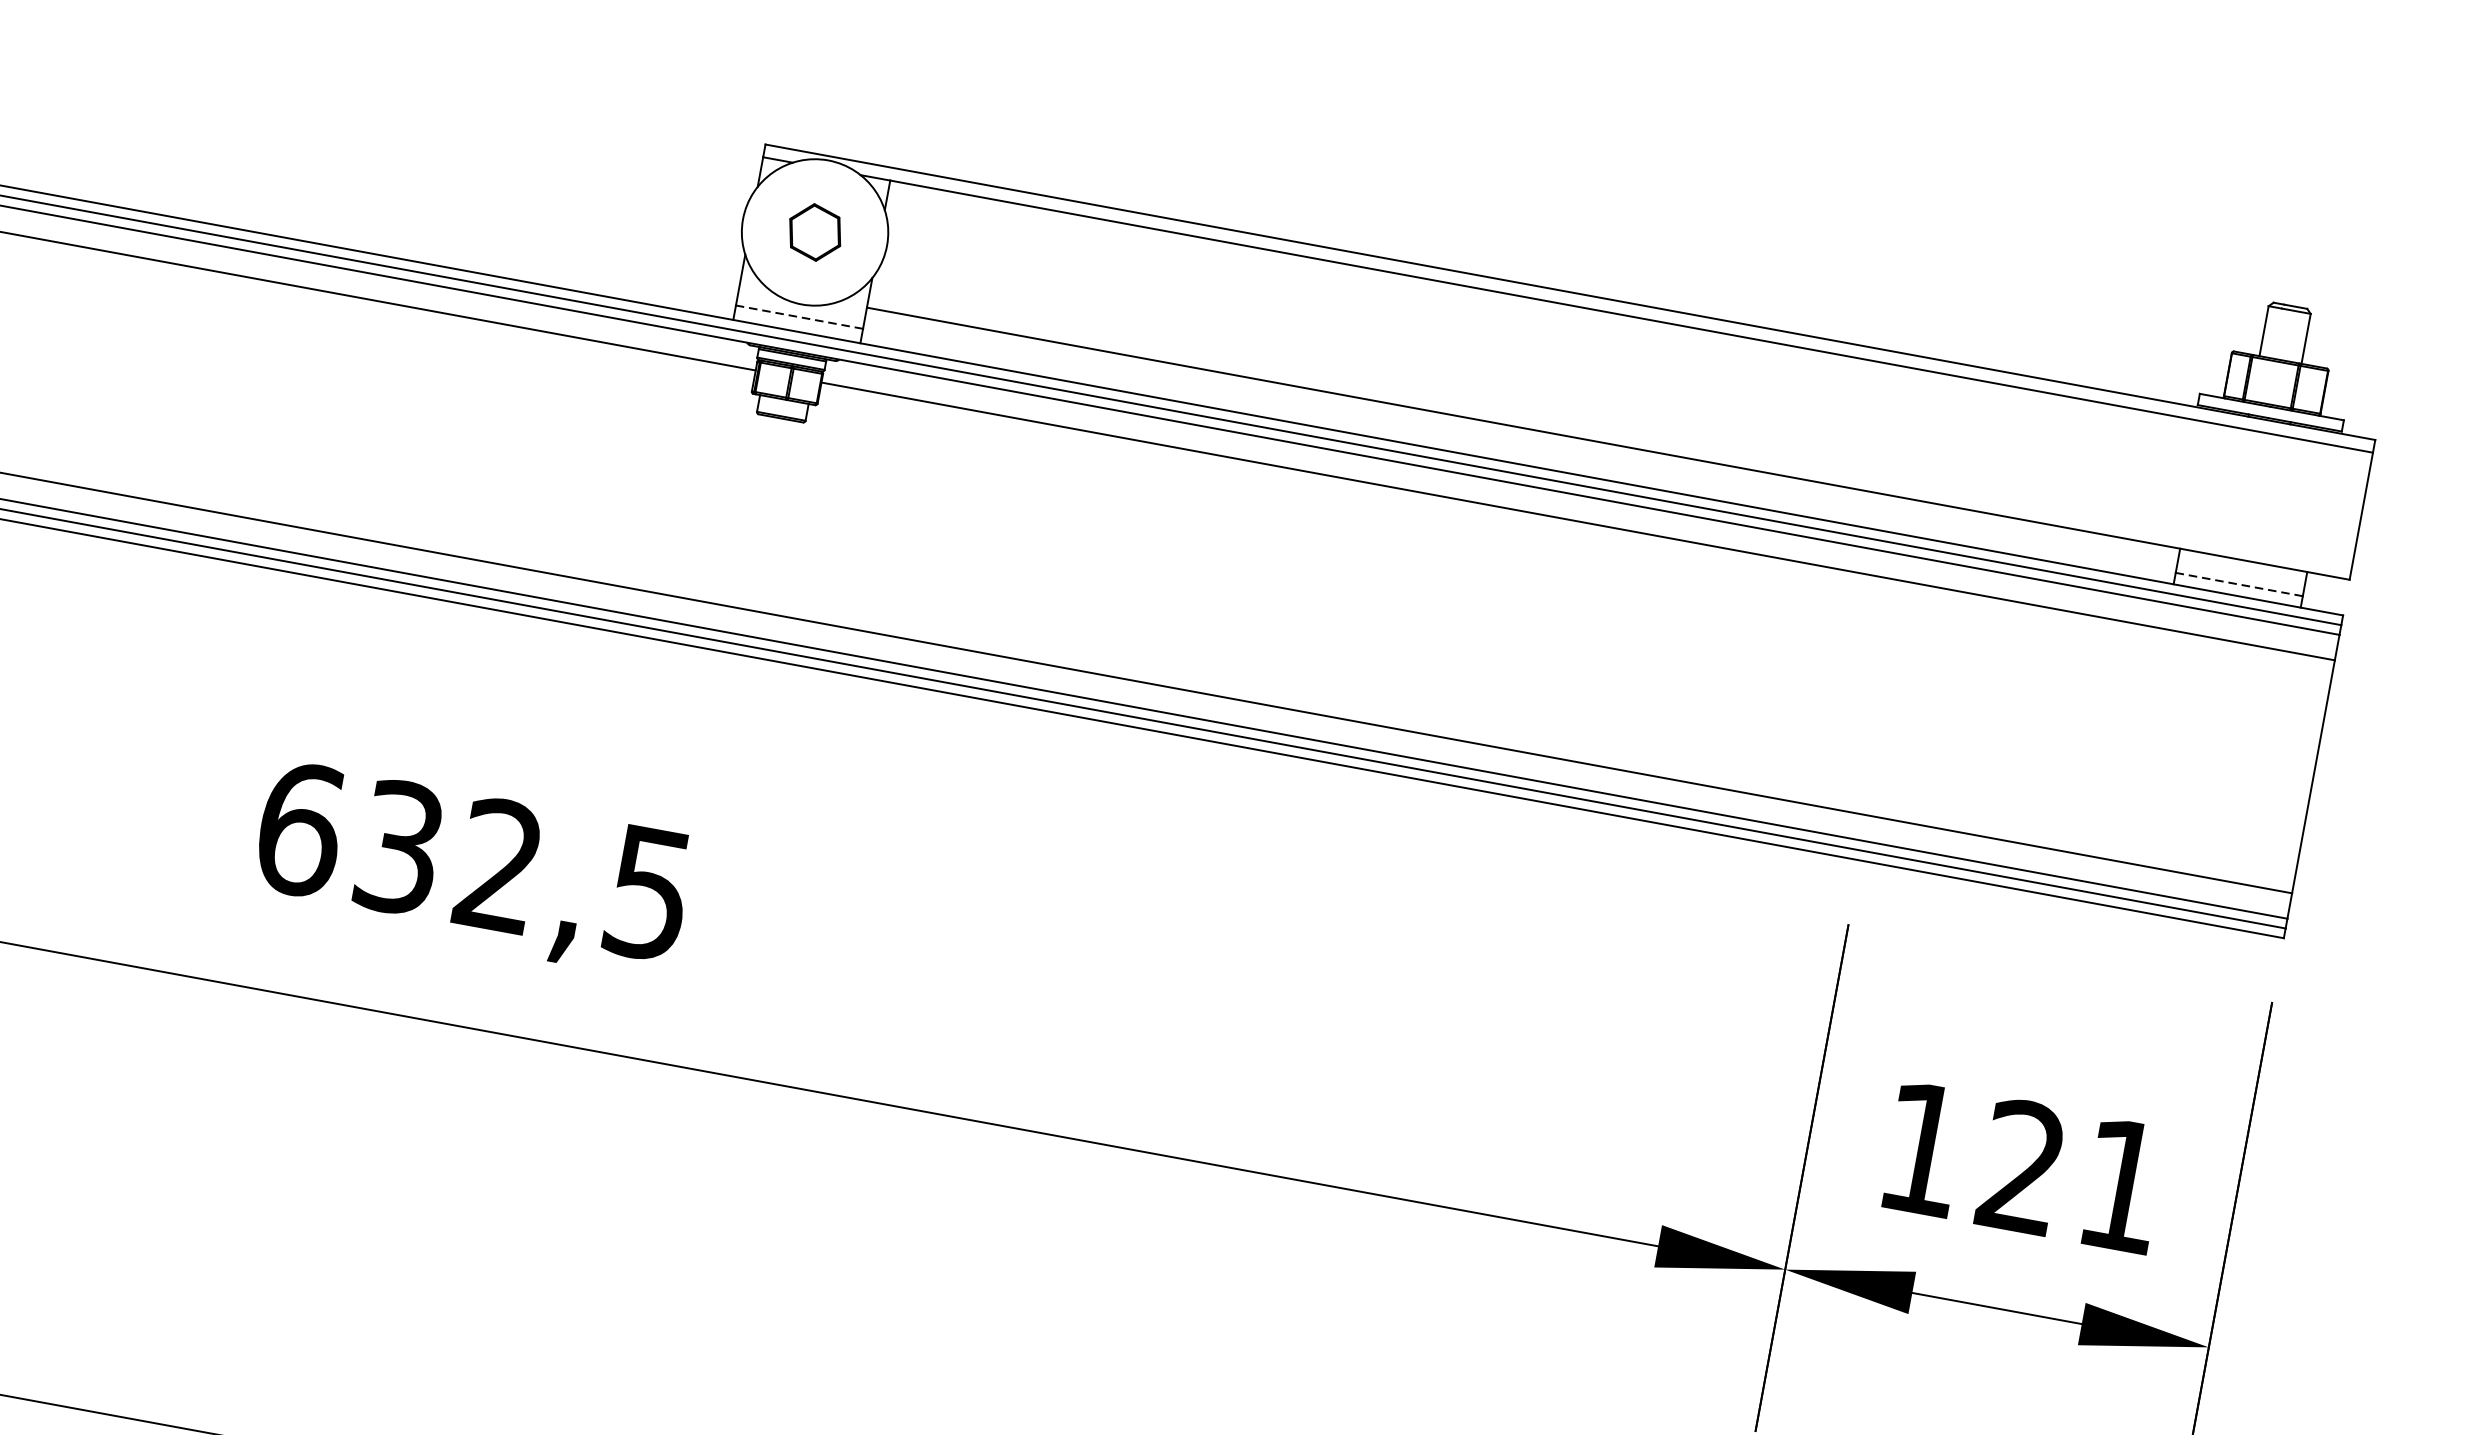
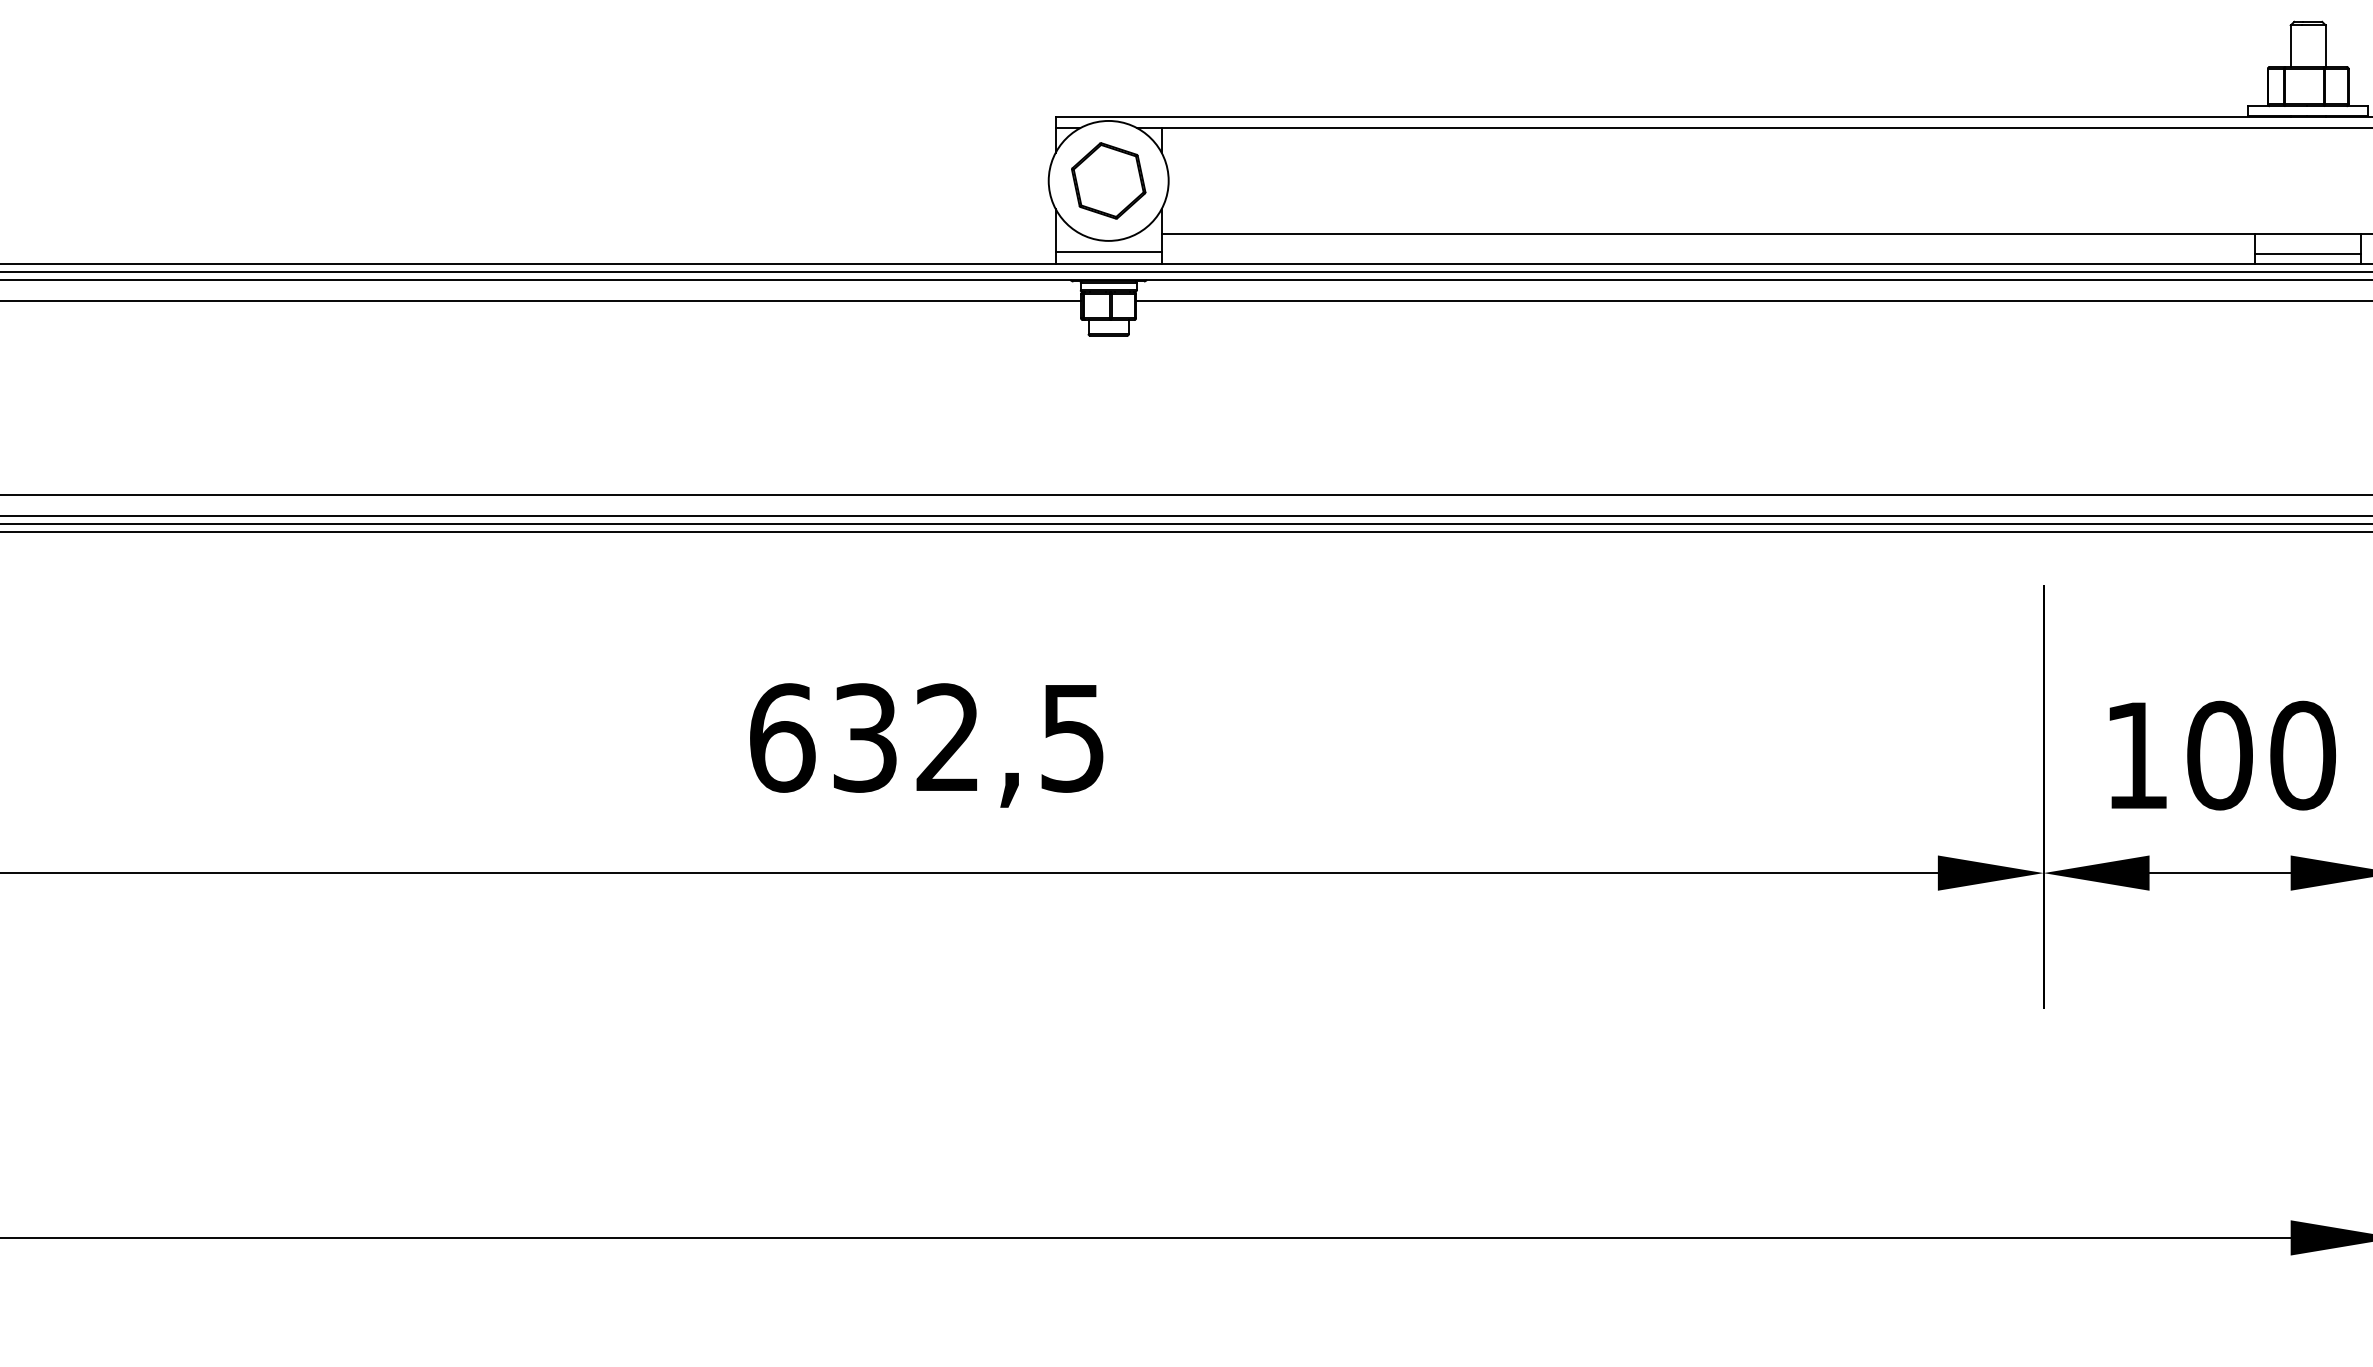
part: (814, 231) -> (1108, 180), size x1.67
line: (799, 317) -> (1108, 251), dashed -> solid
line: (2239, 585) -> (2308, 254), dashed -> solid
text: (2072, 1176) -> (2261, 755), 121 -> 100

